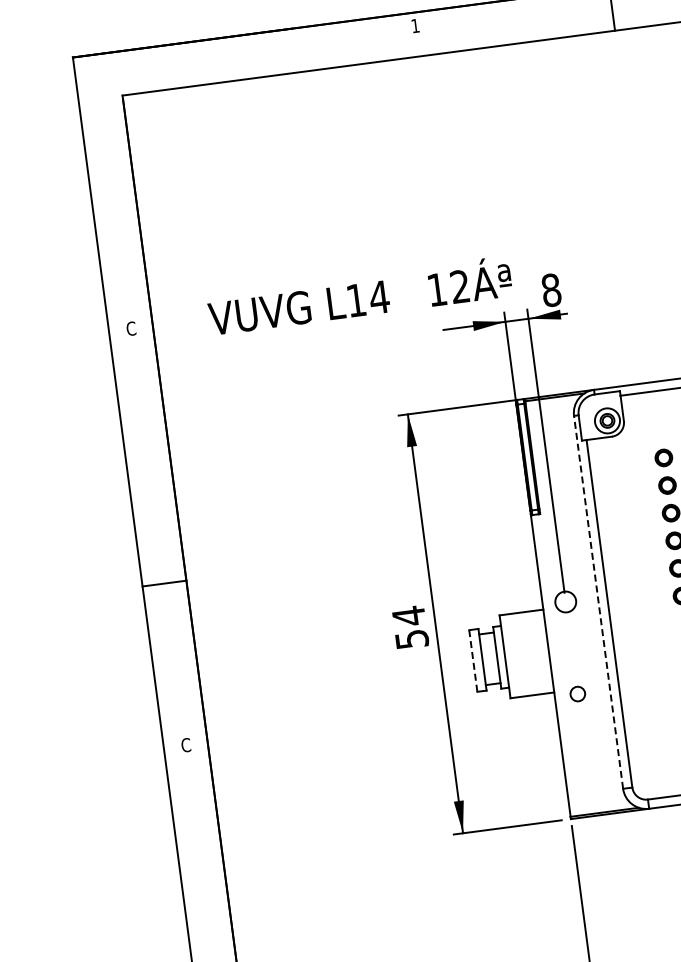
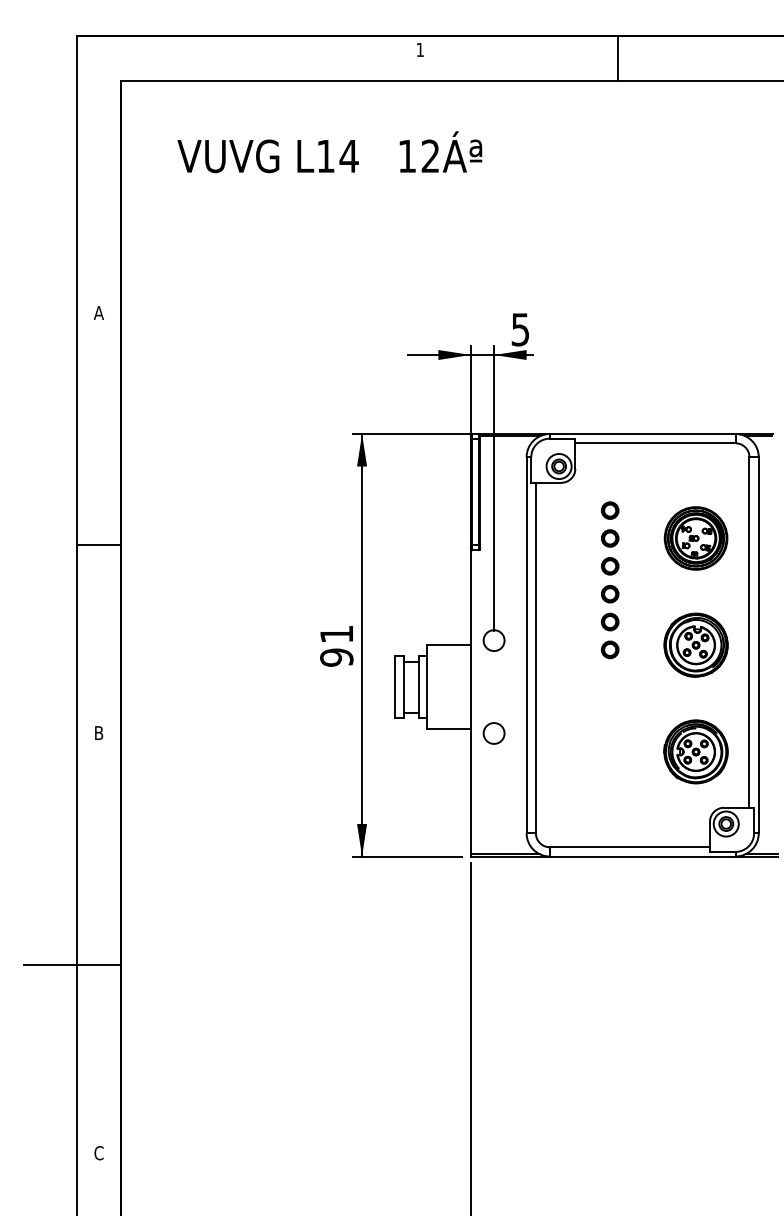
text: (551, 290) -> (520, 329), 8 -> 5
text: (359, 296) -> (329, 152), moved
text: (130, 328) -> (98, 312), C -> A
line: (164, 584) -> (98, 545), moved
line: (598, 601) -> (526, 644), dashed -> solid
text: (410, 627) -> (336, 645), 54 -> 91
line: (473, 661) -> (394, 687), dashed -> solid
circle: (577, 694) -> (493, 733), size x1.43
text: (185, 745) -> (98, 733), C -> B

